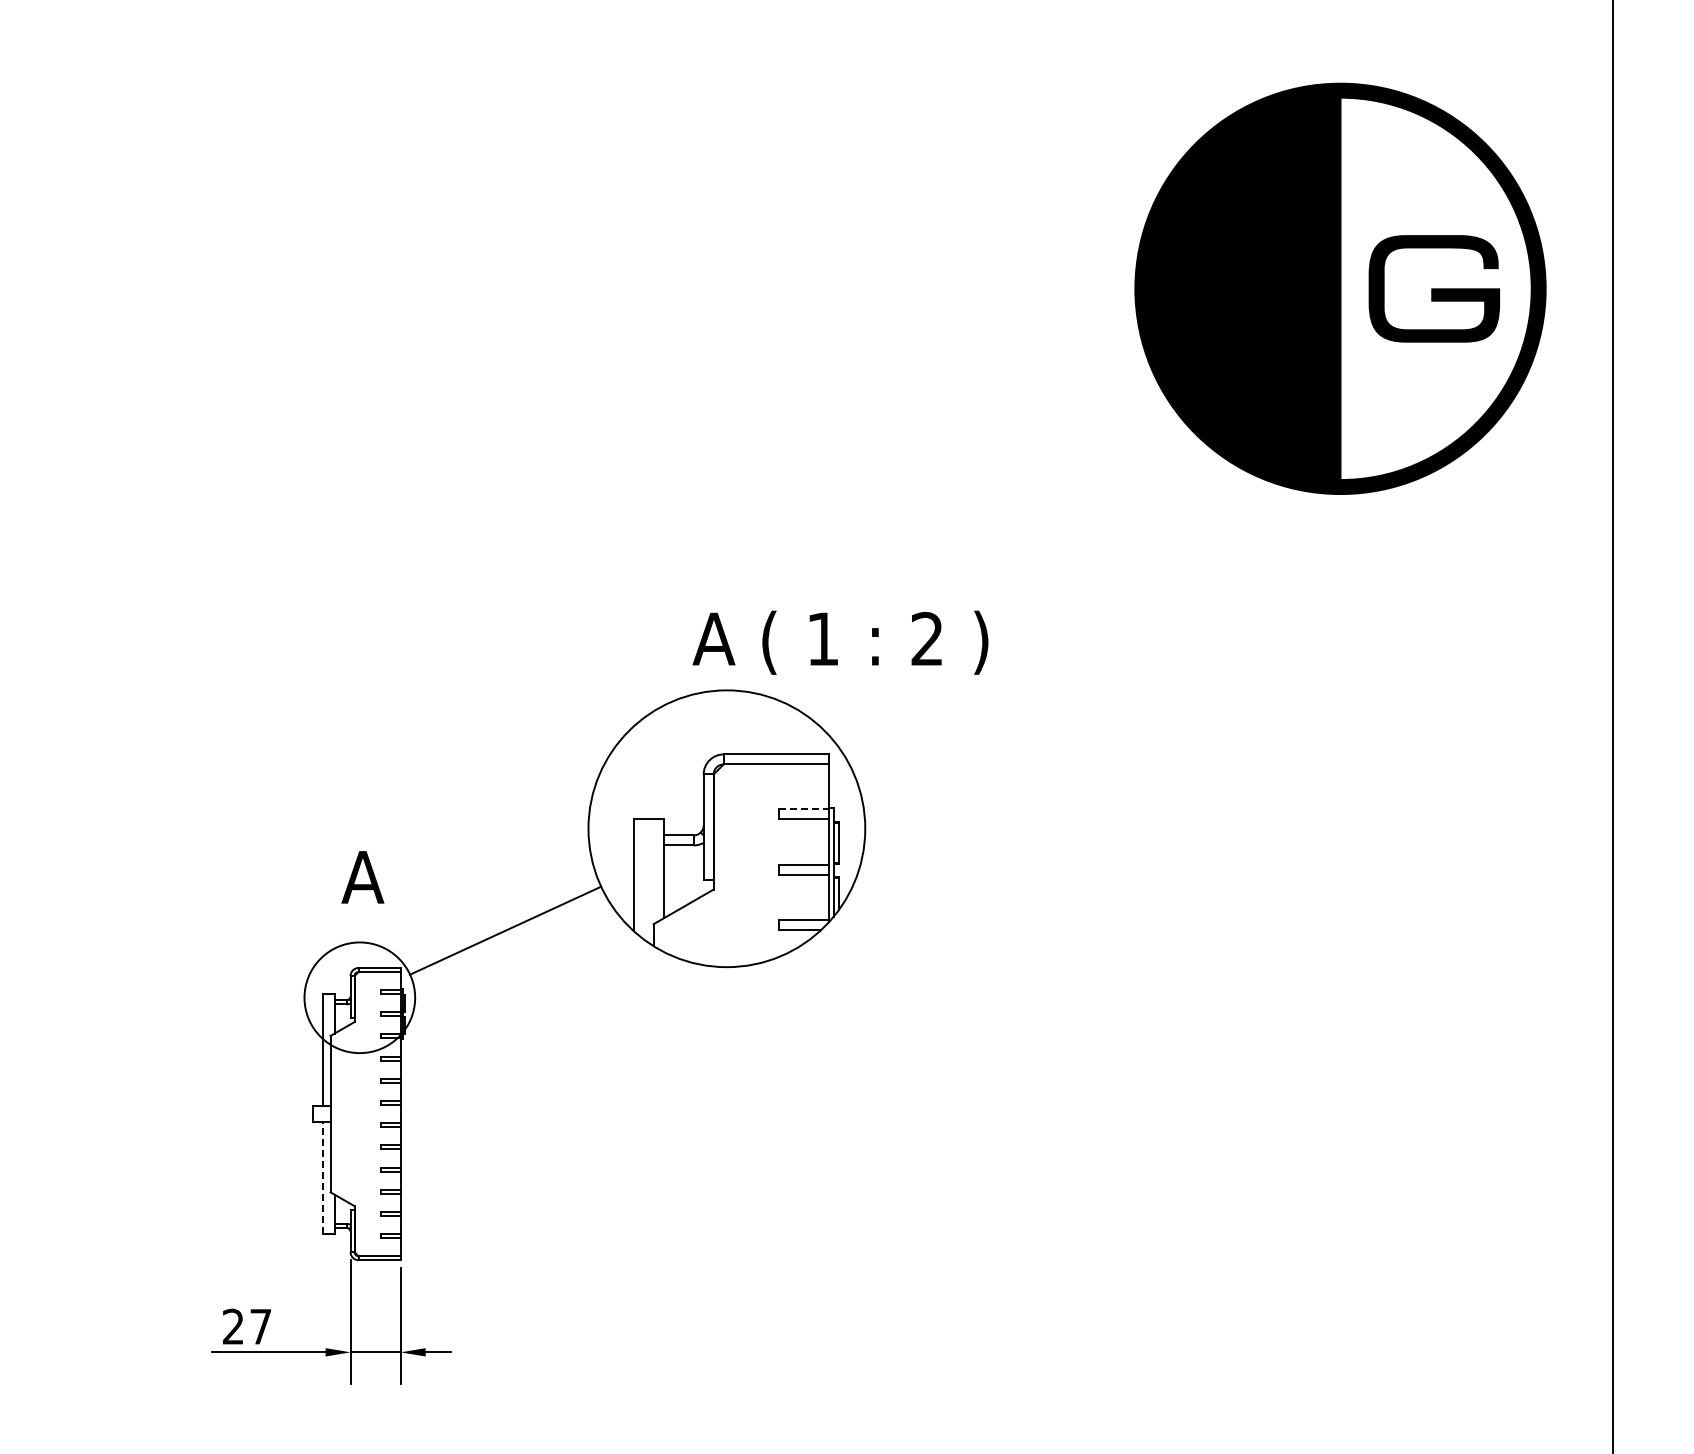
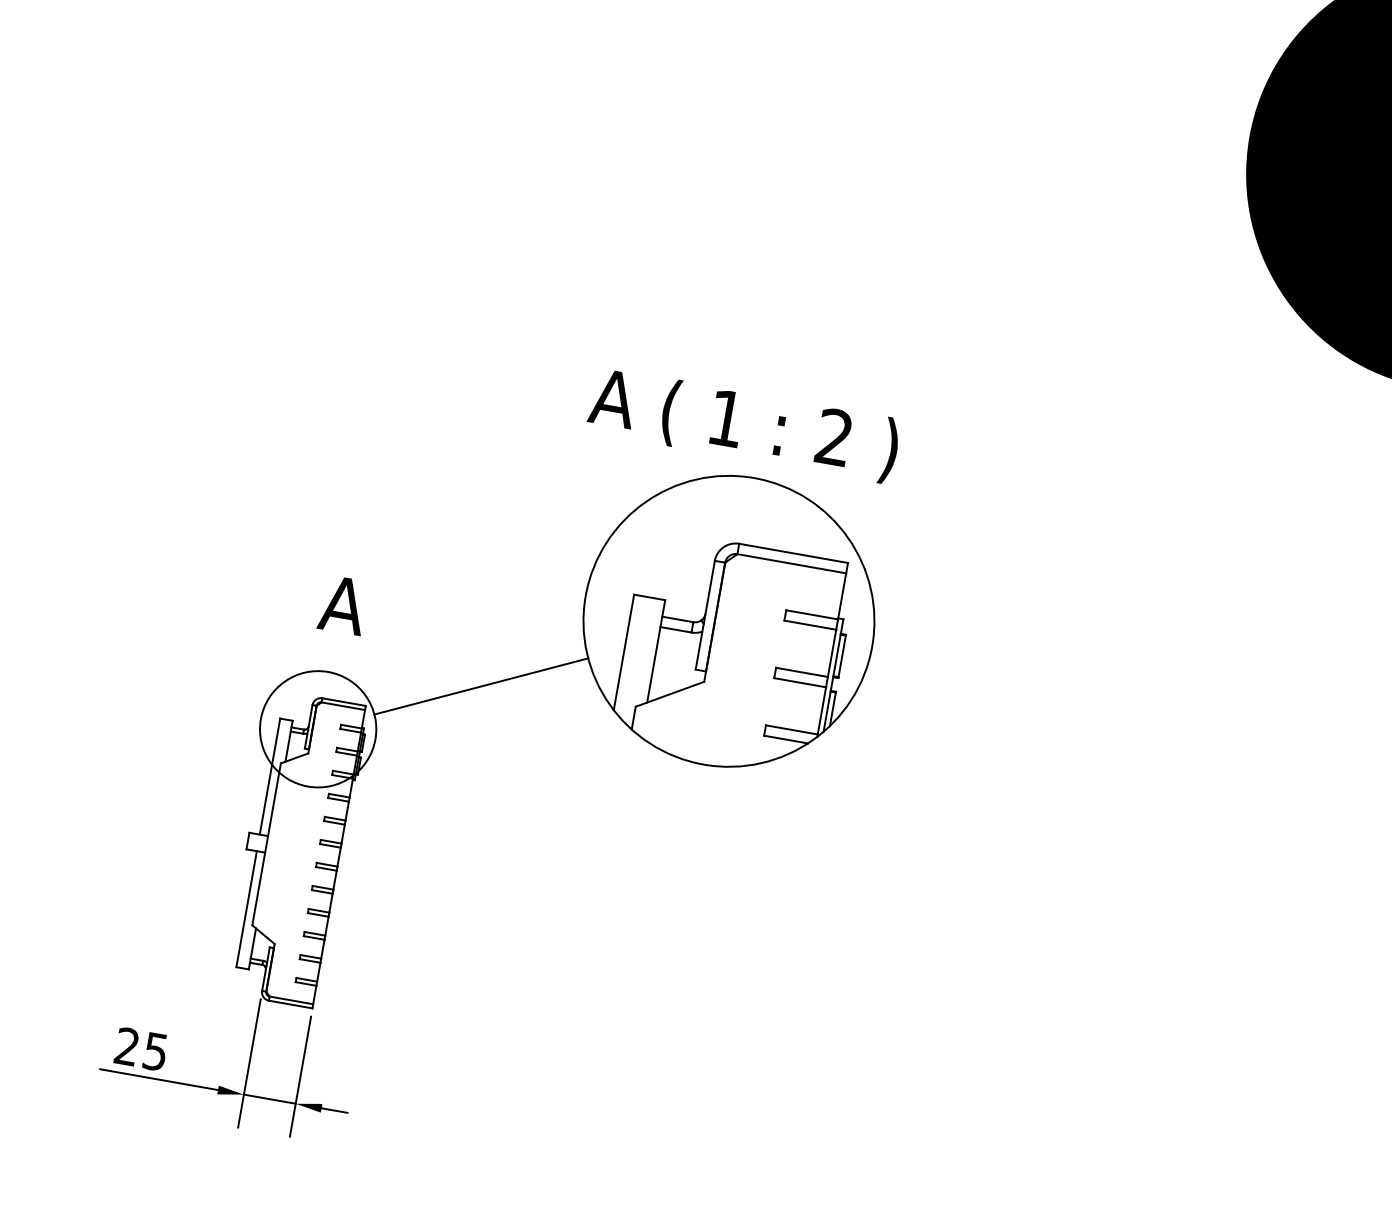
text: (840, 642) -> (743, 425), moved
line: (804, 808) -> (813, 614), dashed -> solid
line: (322, 1177) -> (246, 908), dashed -> solid
text: (260, 1326) -> (155, 1051), 27 -> 25

